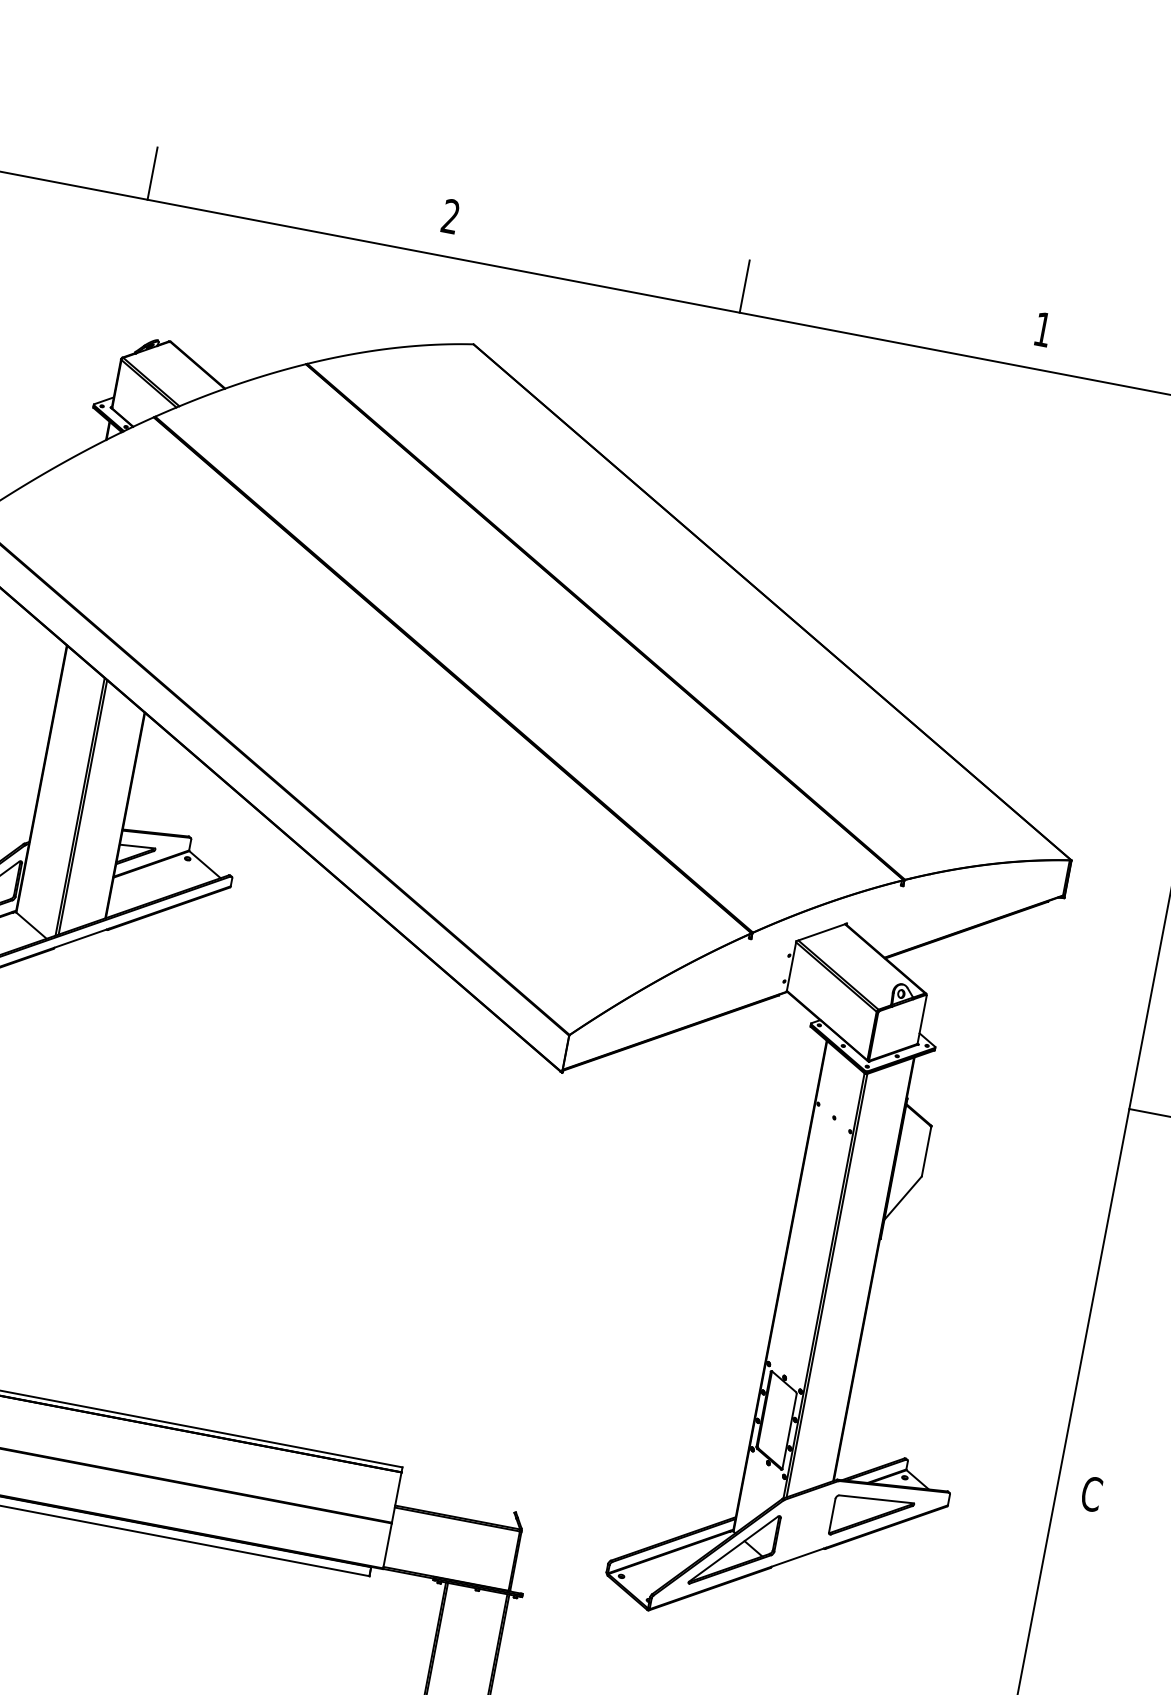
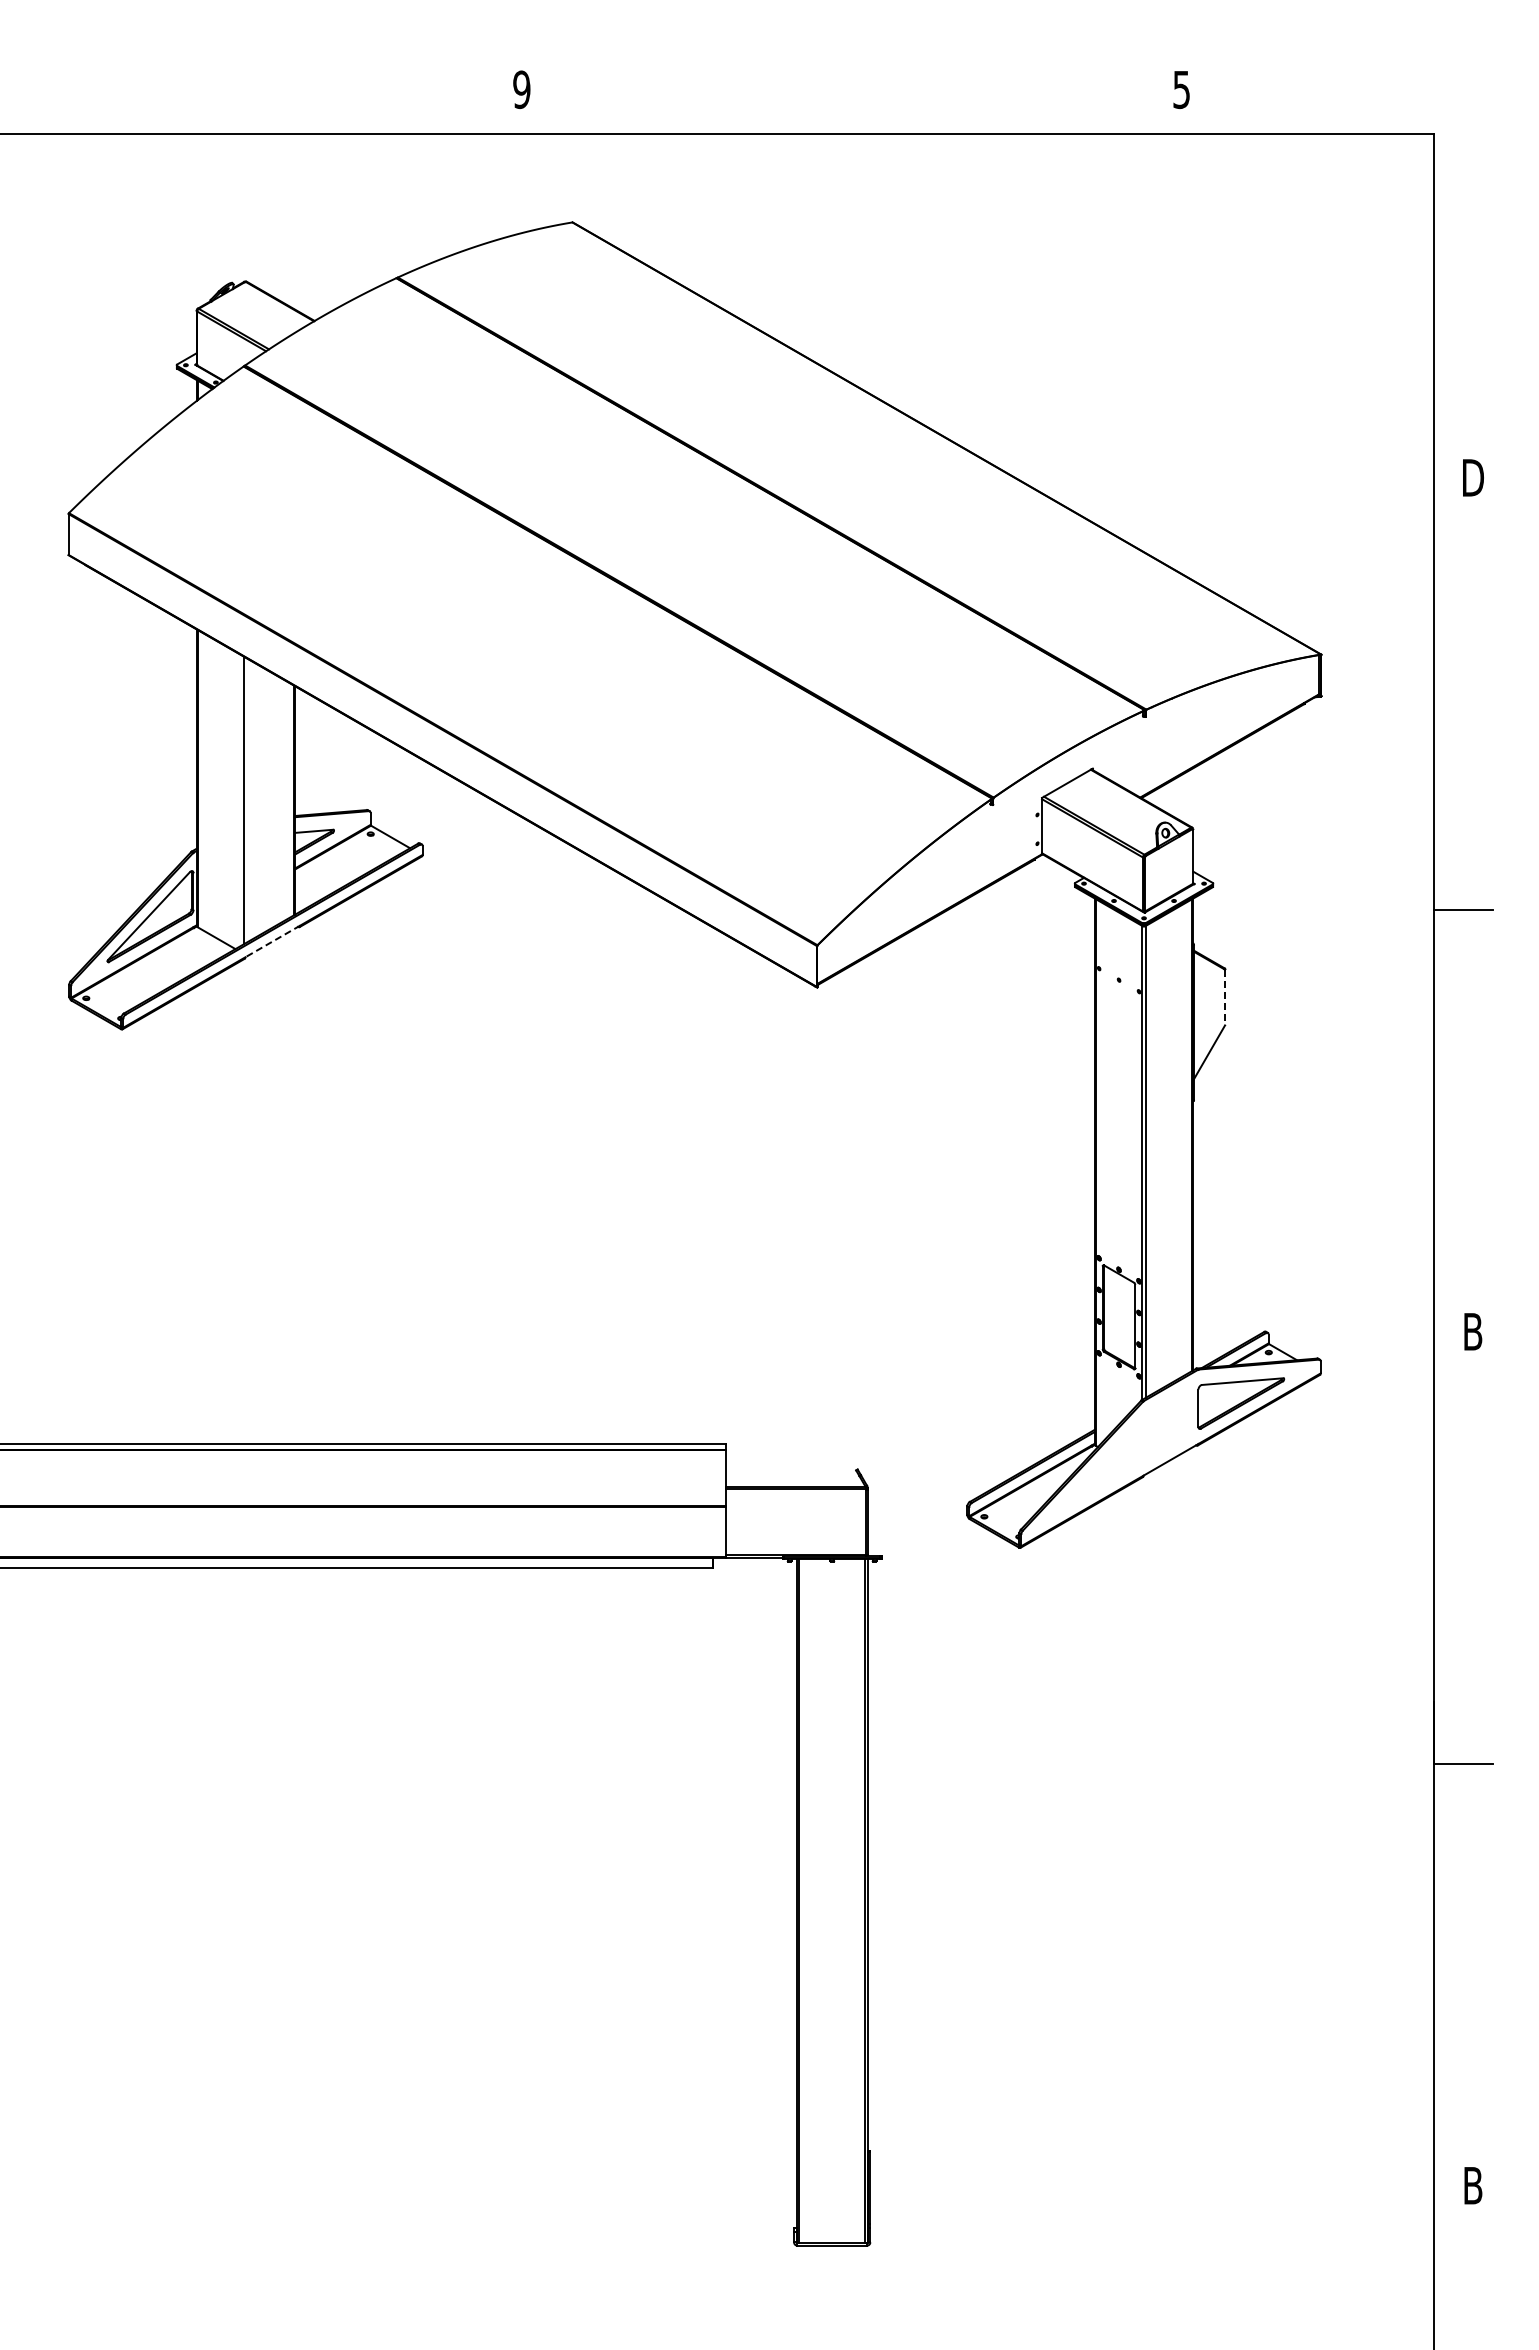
line: (152, 173) -> (192, 104), removed
text: (450, 216) -> (521, 89), 2 -> 9
line: (744, 286) -> (852, 104), removed
text: (1042, 330) -> (1181, 90), 1 -> 5
line: (82, 807) -> (247, 800), removed
line: (81, 938) -> (272, 941), solid -> dashed
line: (926, 1152) -> (1225, 998), solid -> dashed
text: (1091, 1493) -> (1472, 1331), C -> B
part: (734, 1549) -> (1100, 1464), removed

